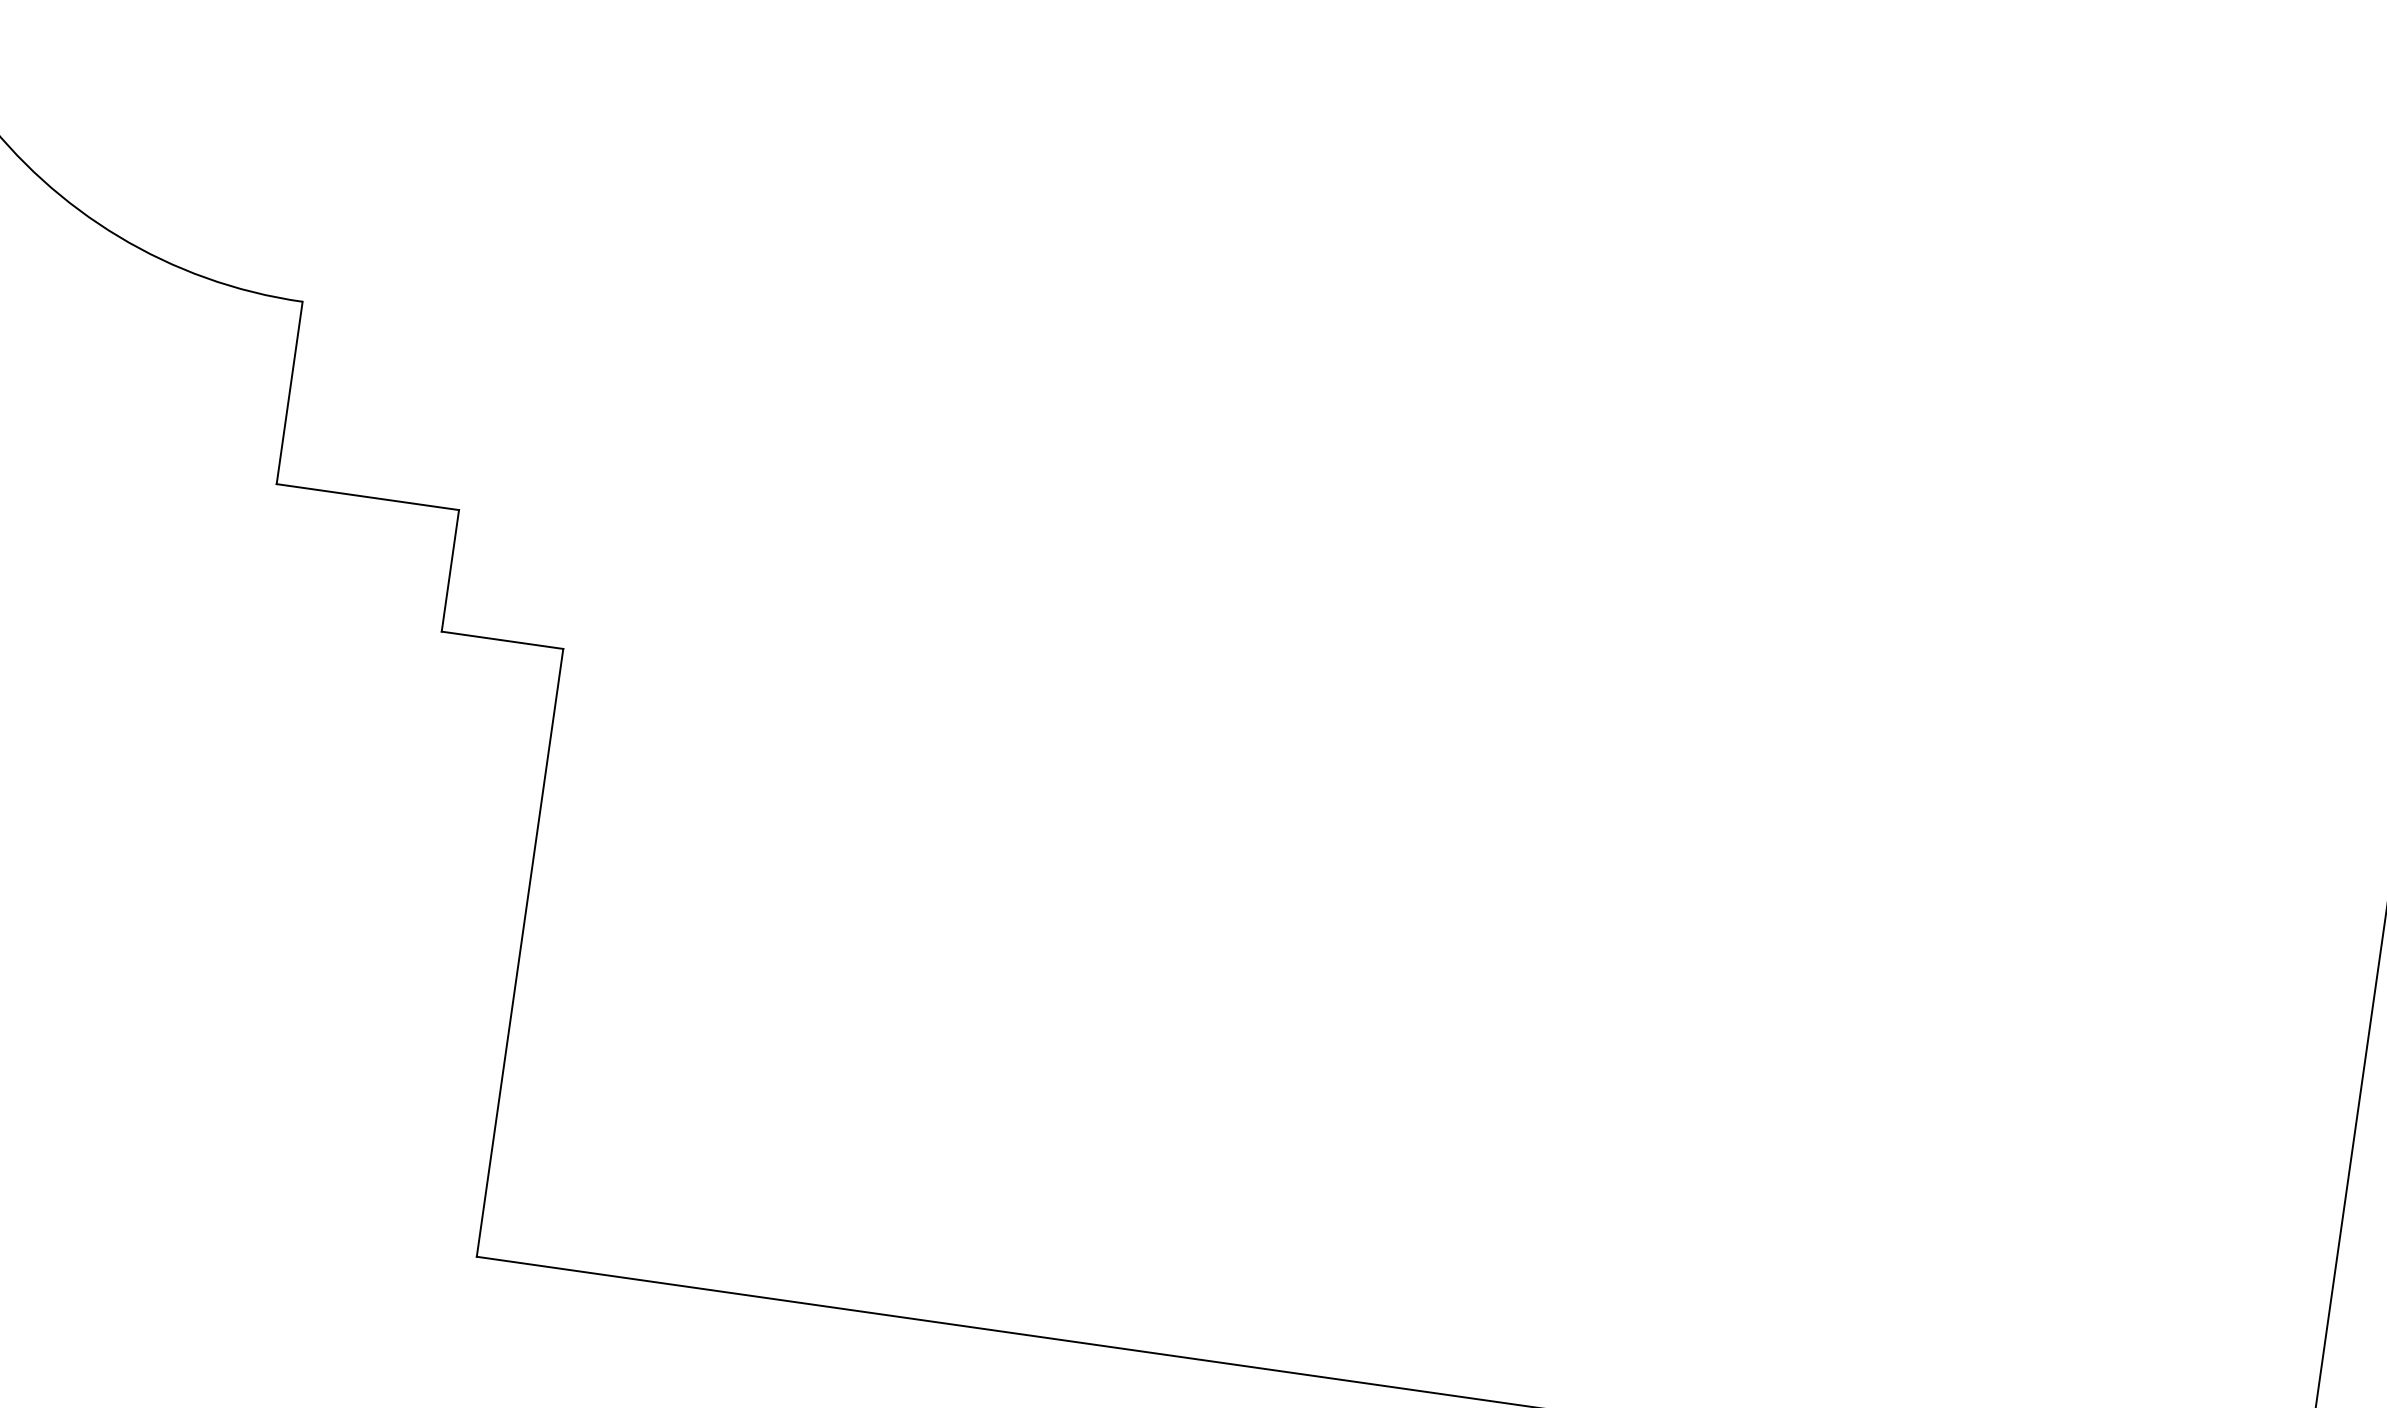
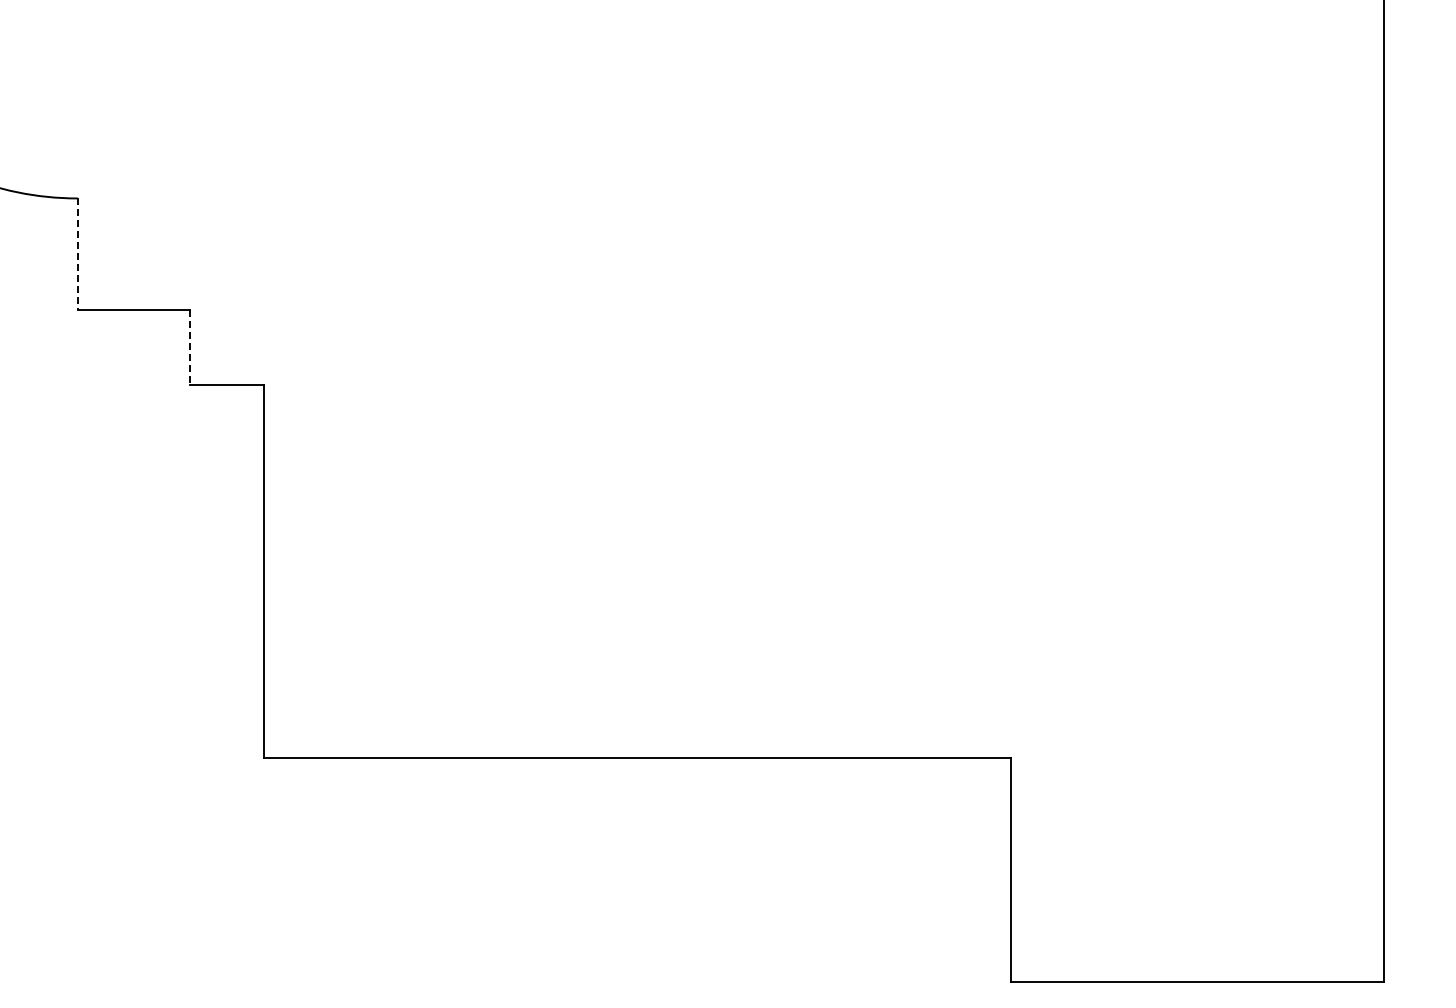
line: (289, 392) -> (77, 254), solid -> dashed
line: (449, 571) -> (189, 348), solid -> dashed

